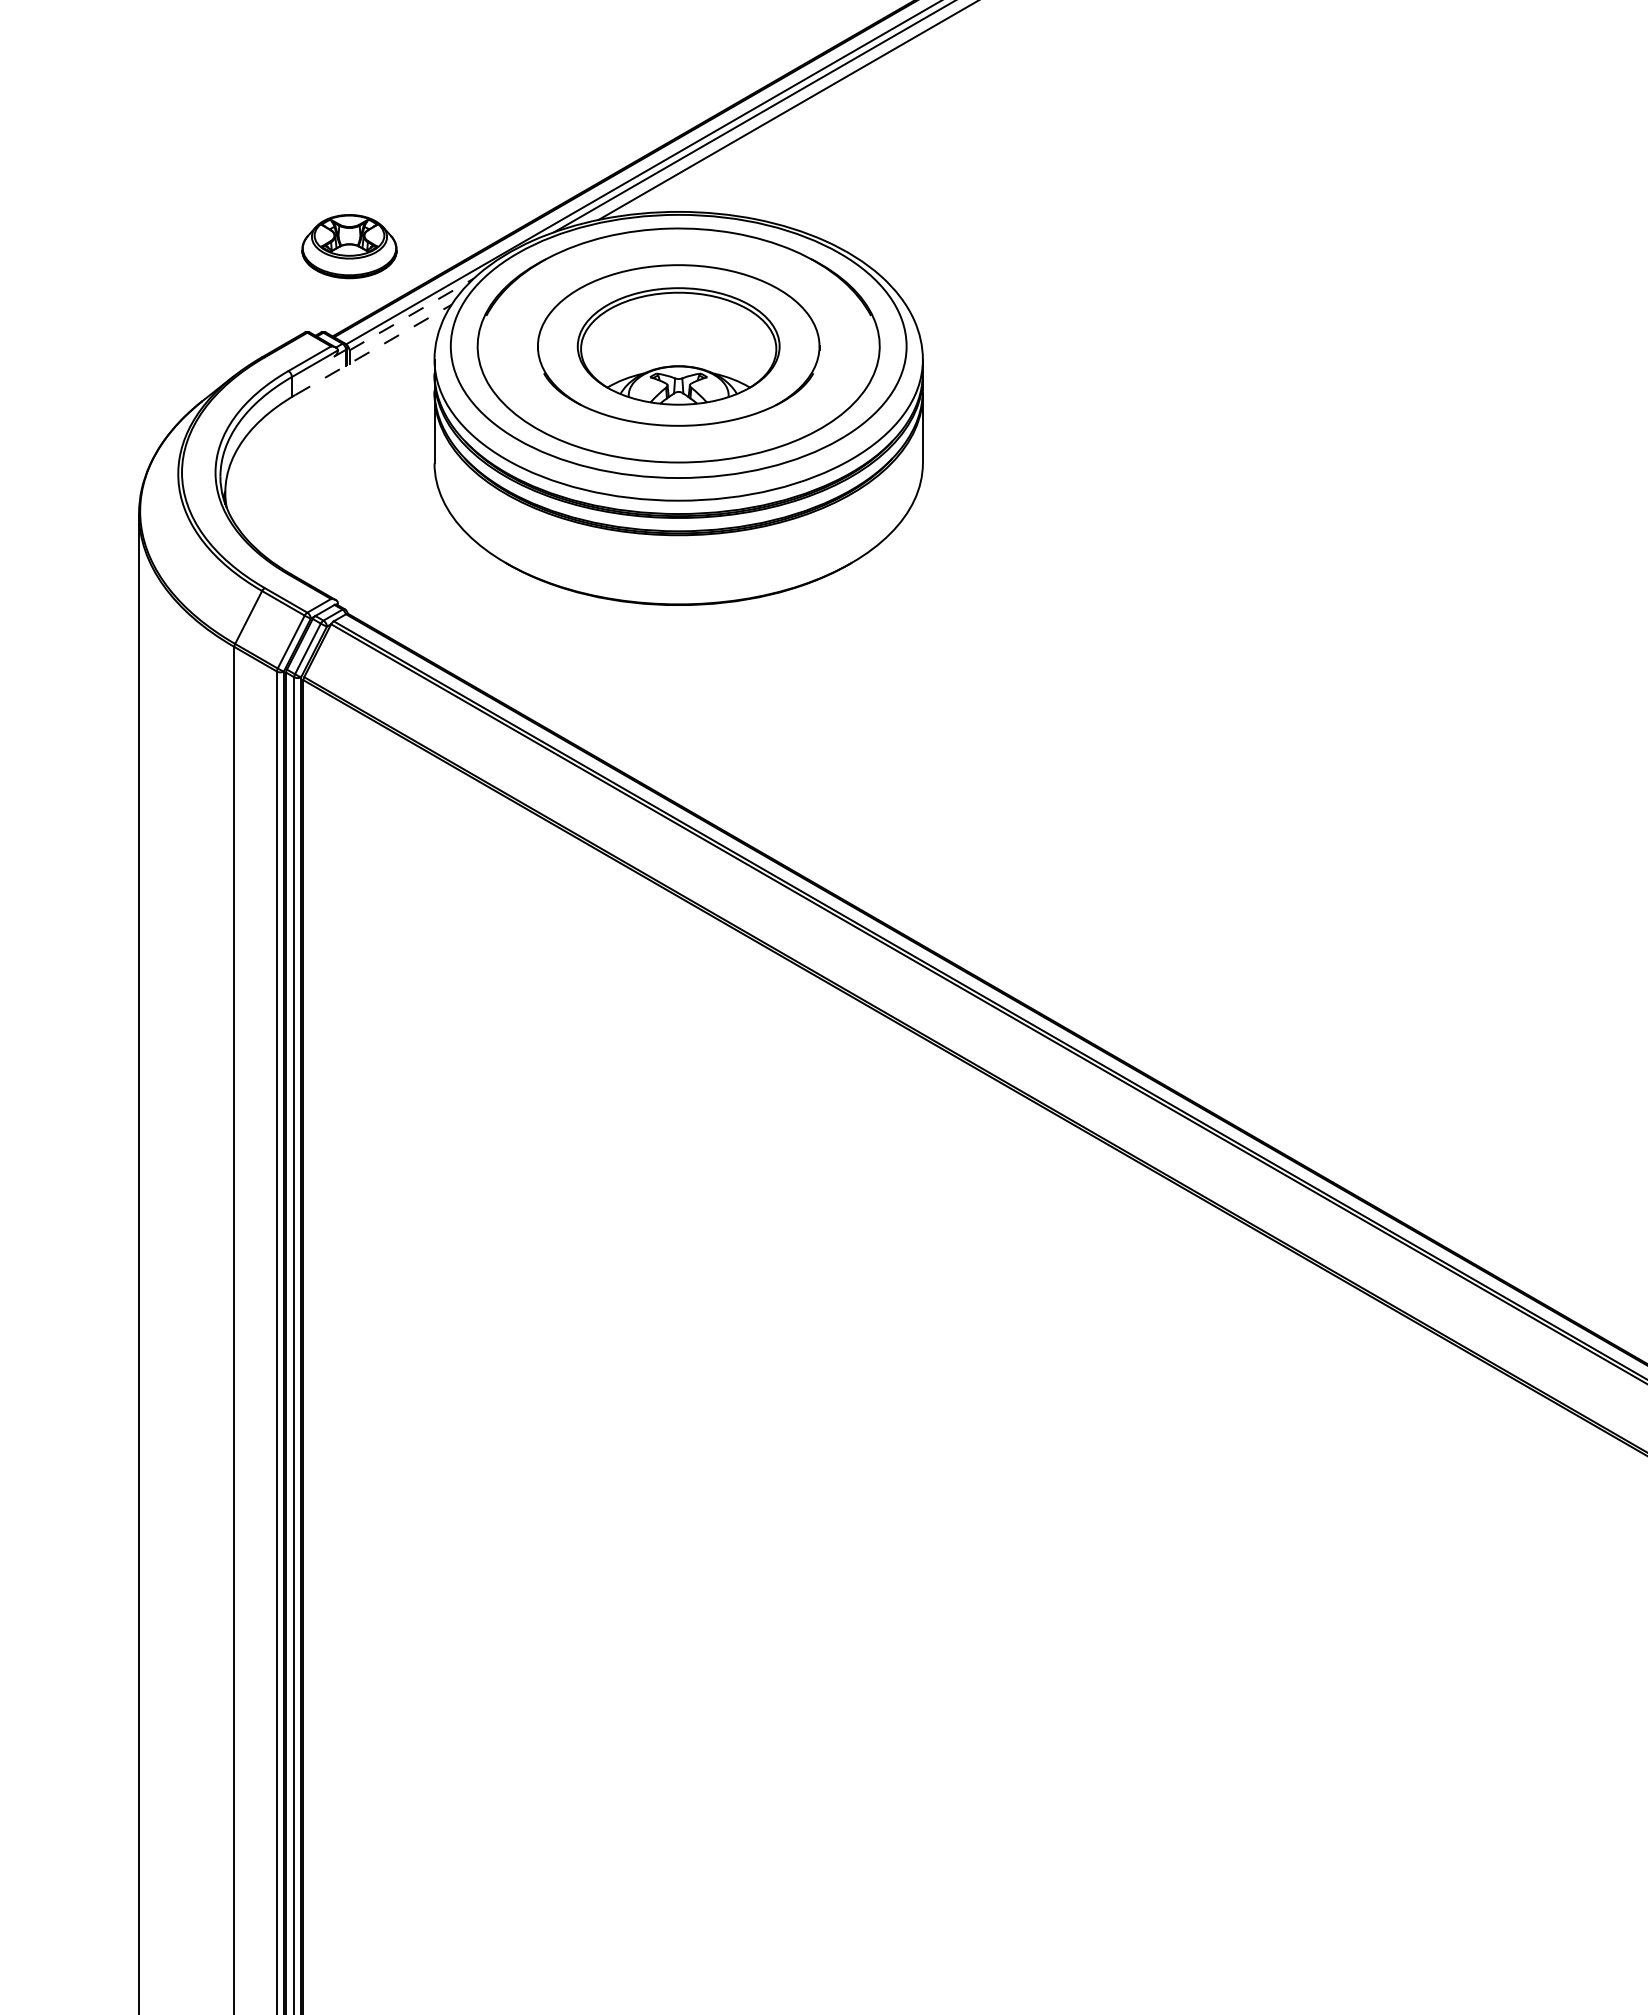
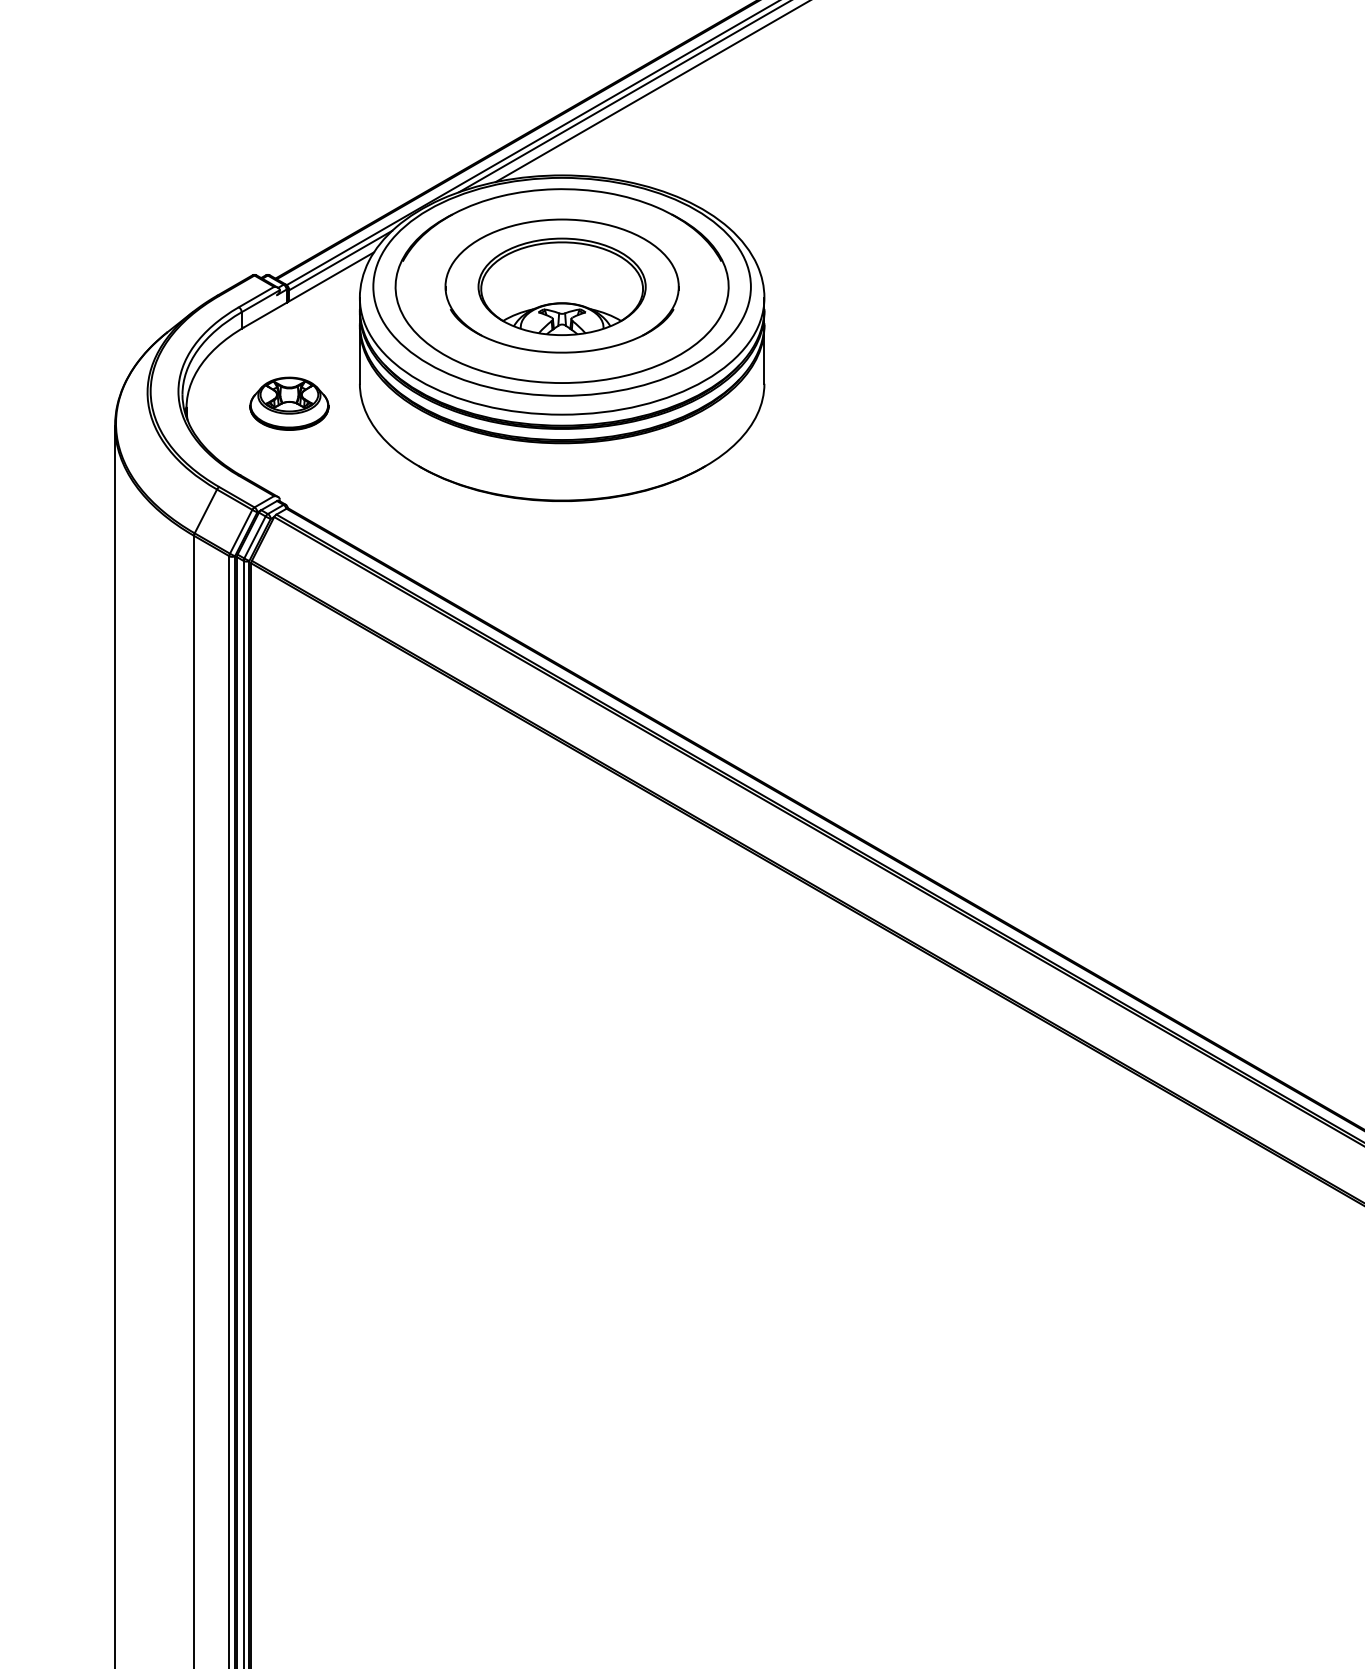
part: (349, 246) -> (289, 403), moved
line: (411, 314) -> (340, 260), dashed -> solid
line: (373, 349) -> (309, 289), dashed -> solid

